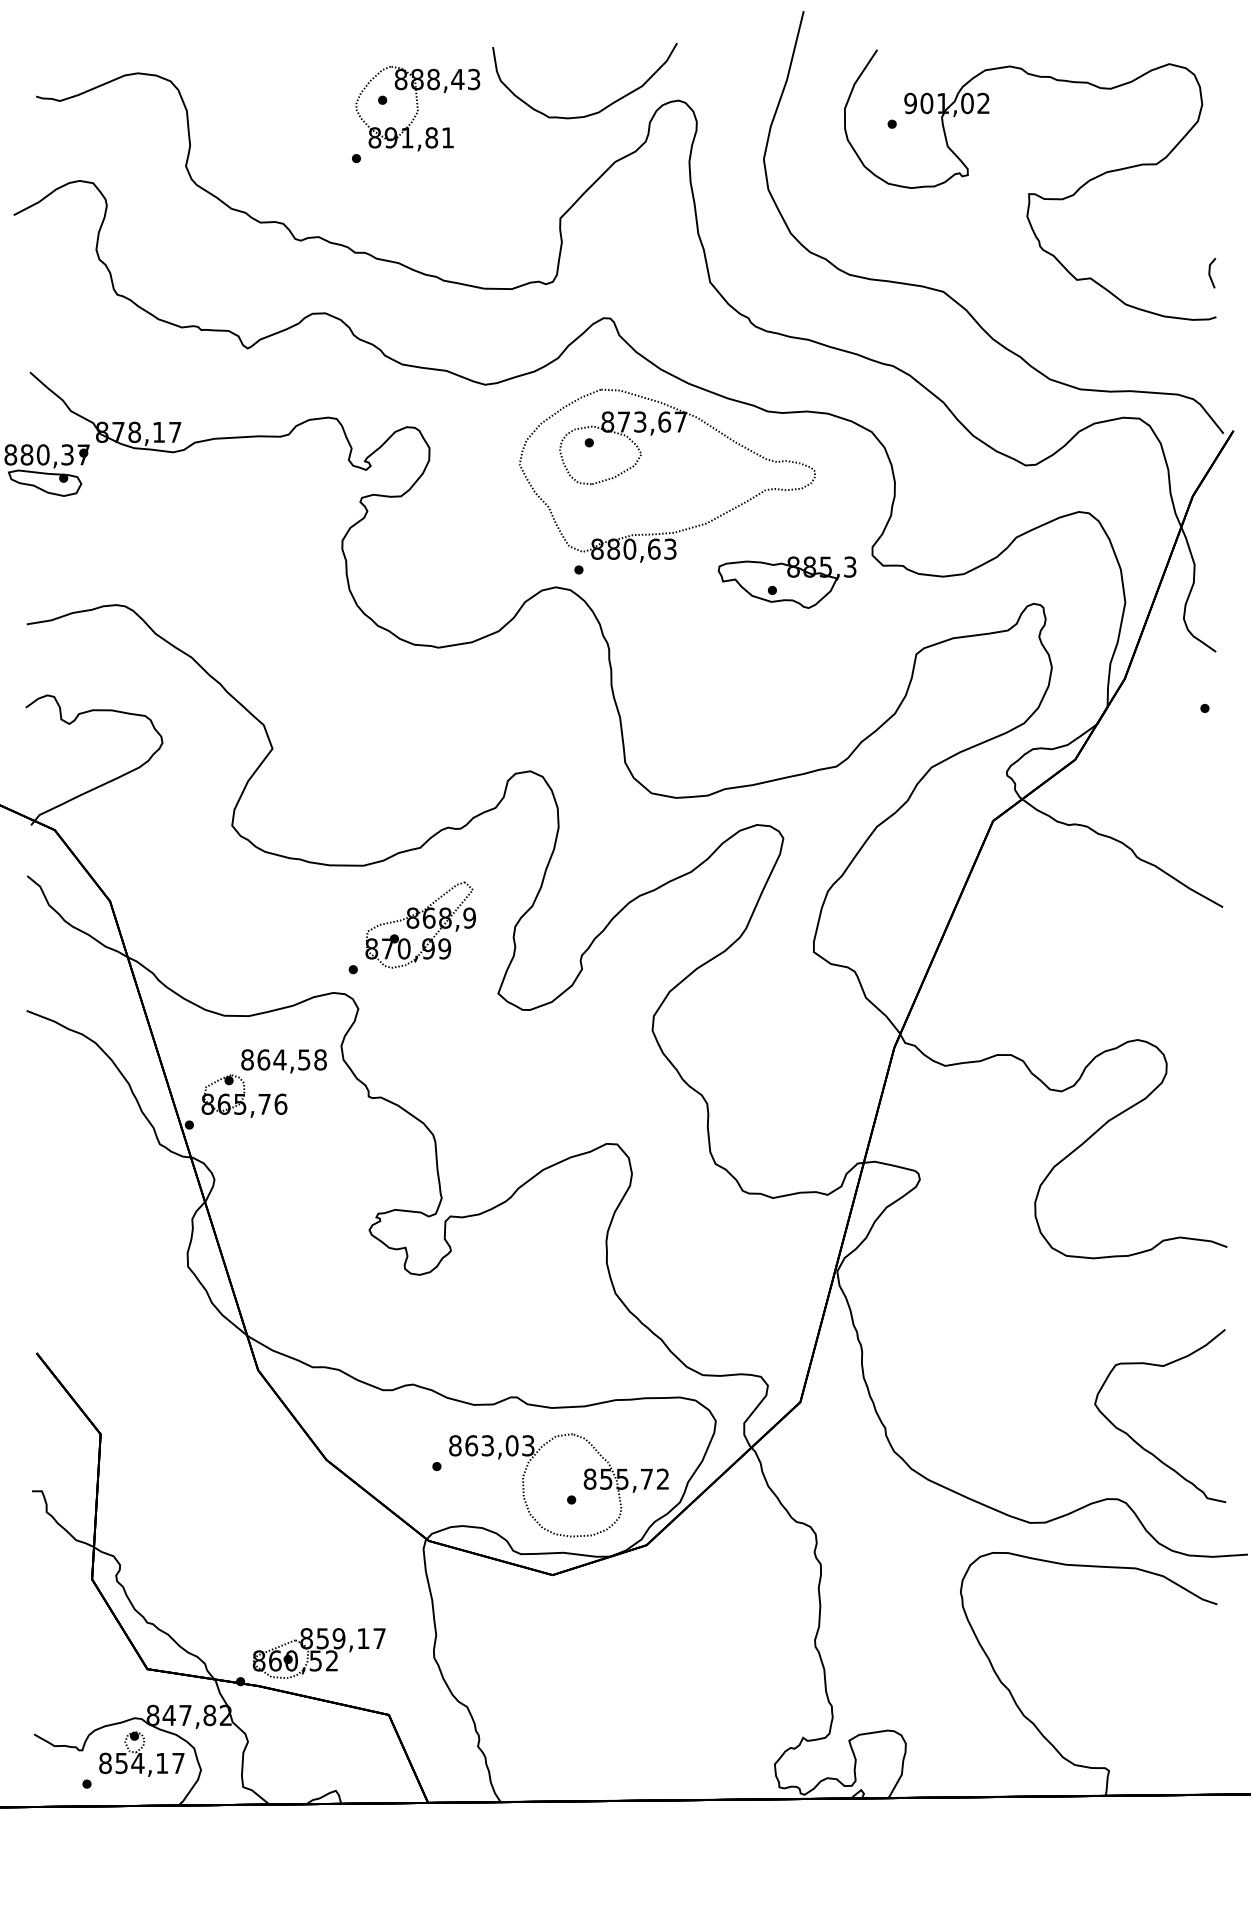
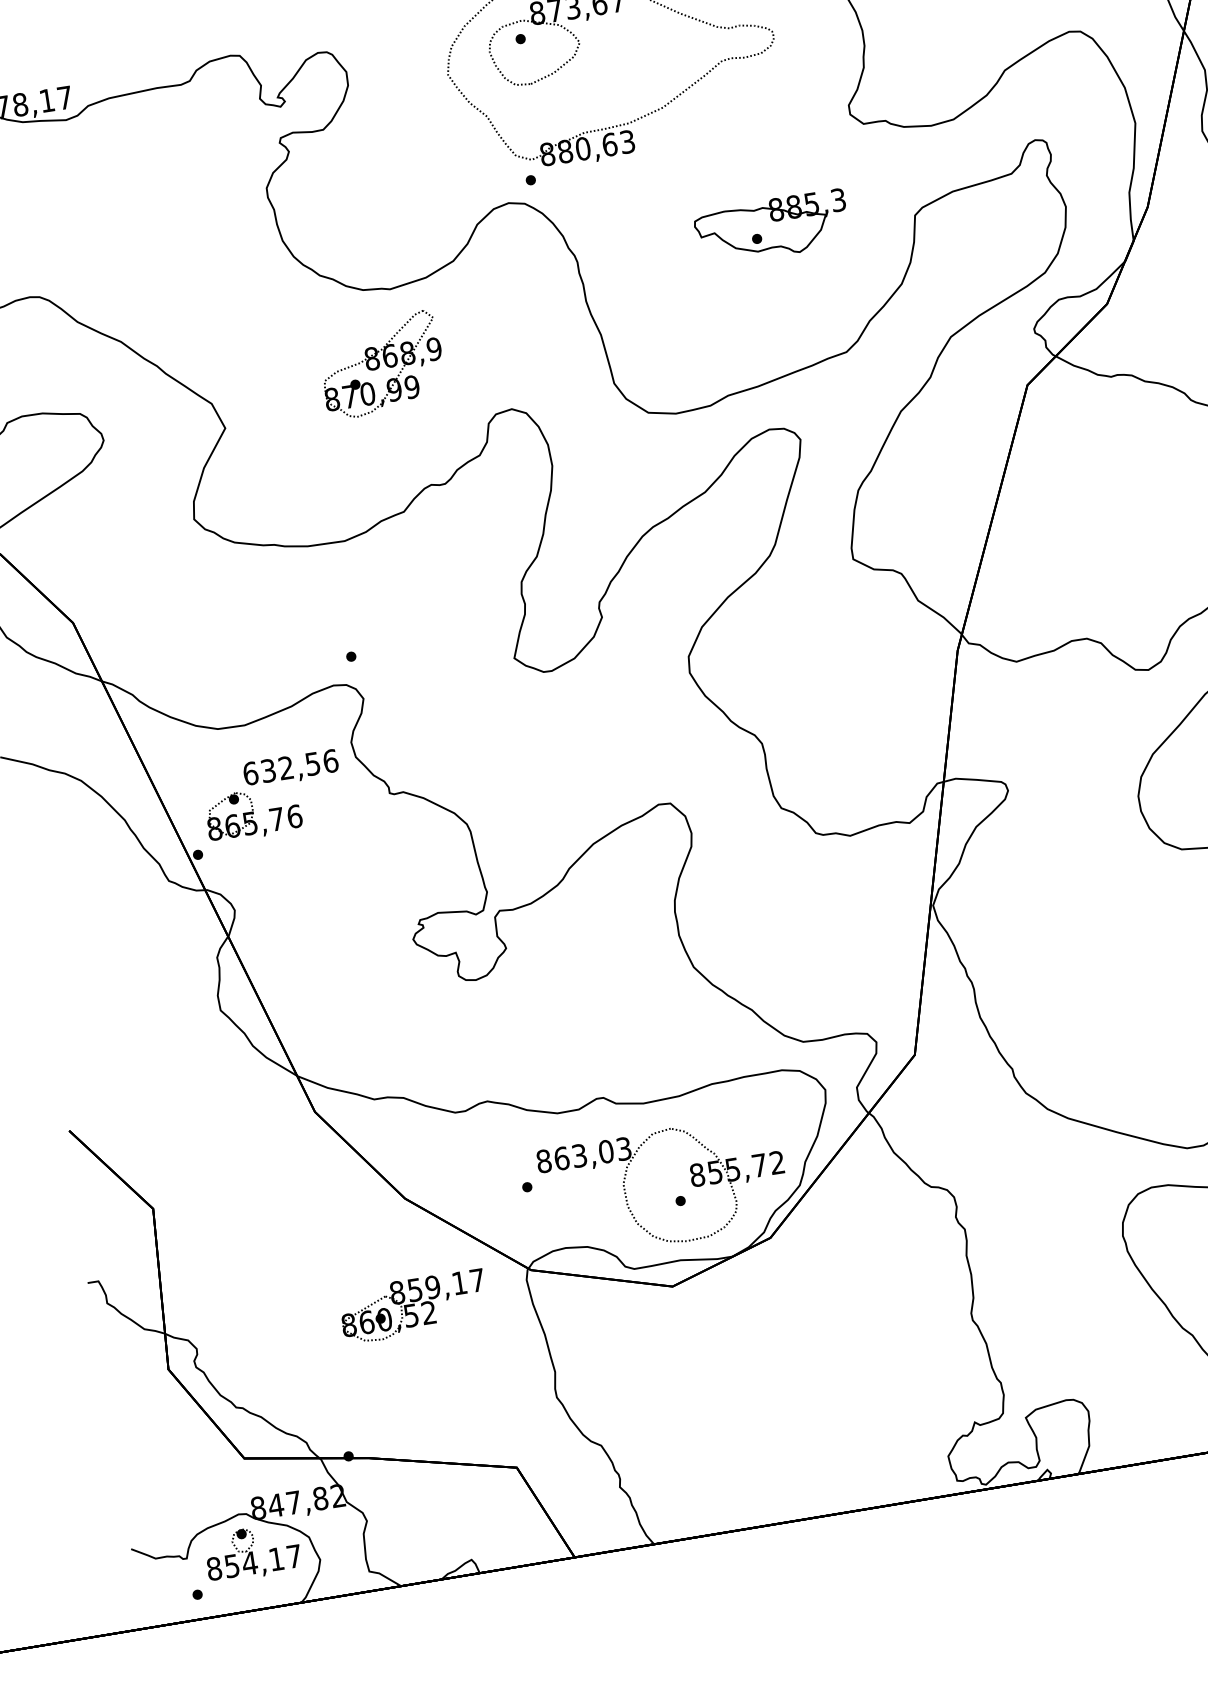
part: (786, 582) -> (771, 227), moved
part: (420, 924) -> (381, 364), moved
text: (284, 1059) -> (291, 766), 864,58 -> 632,56
part: (318, 1653) -> (412, 1307), moved

